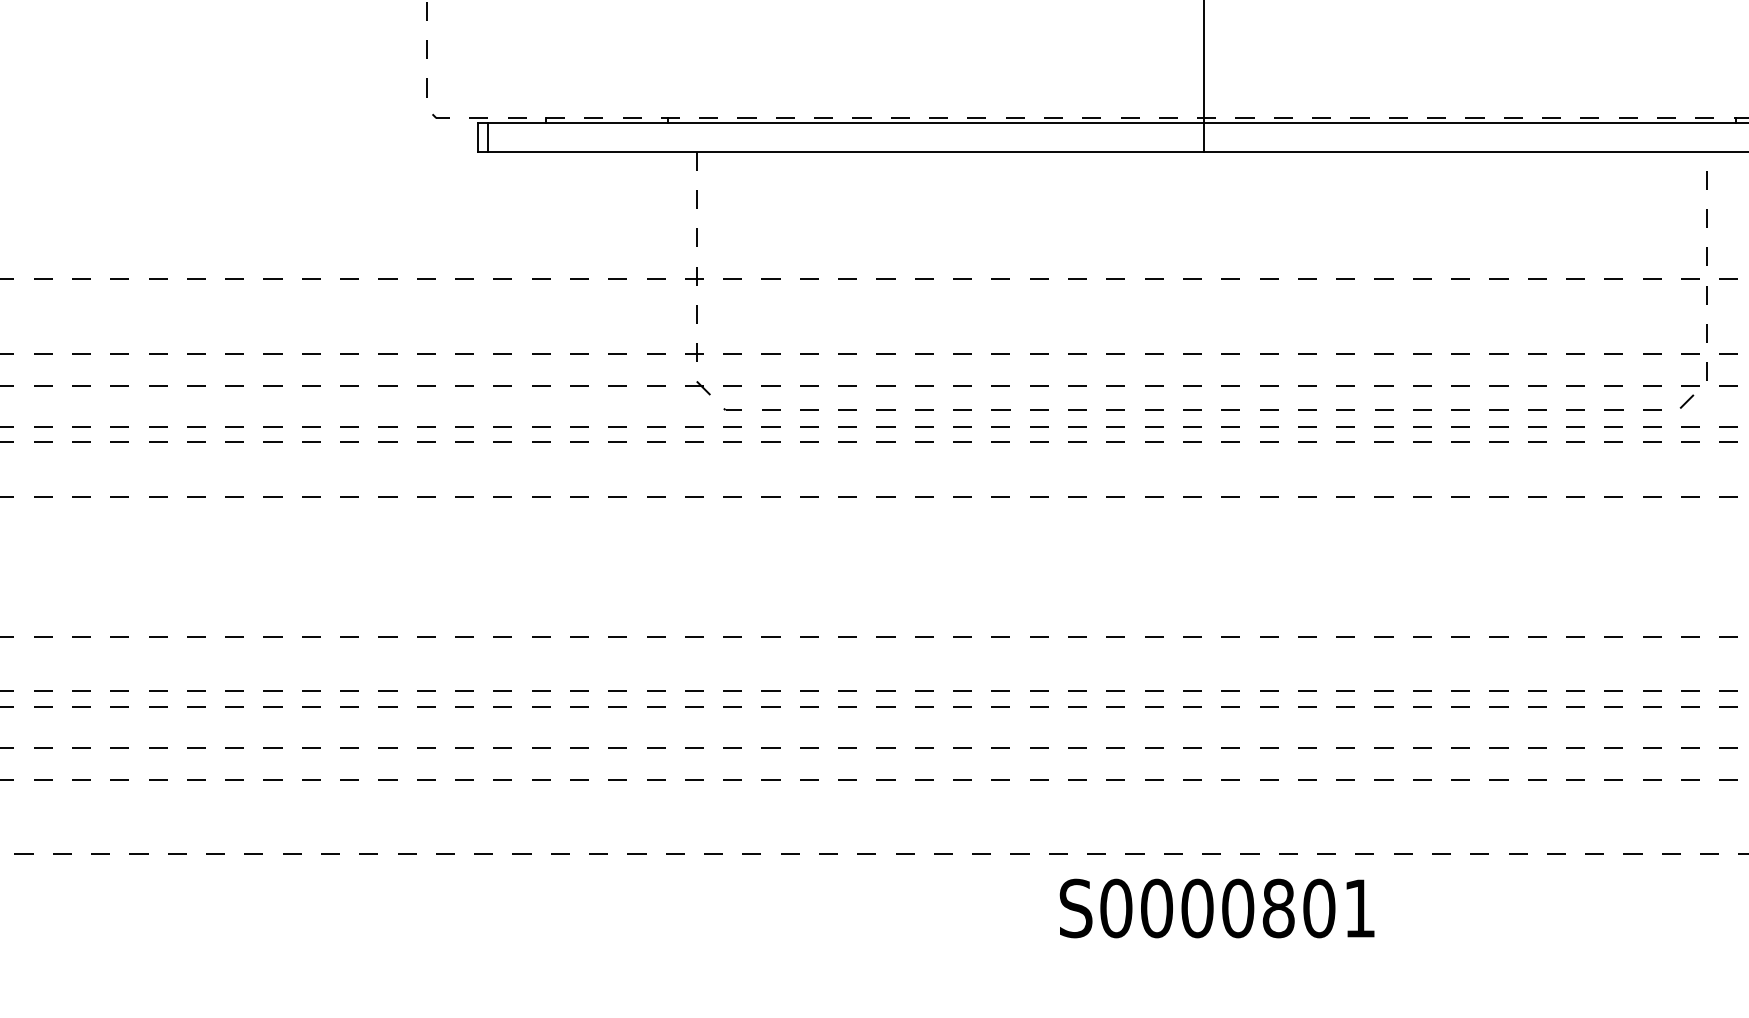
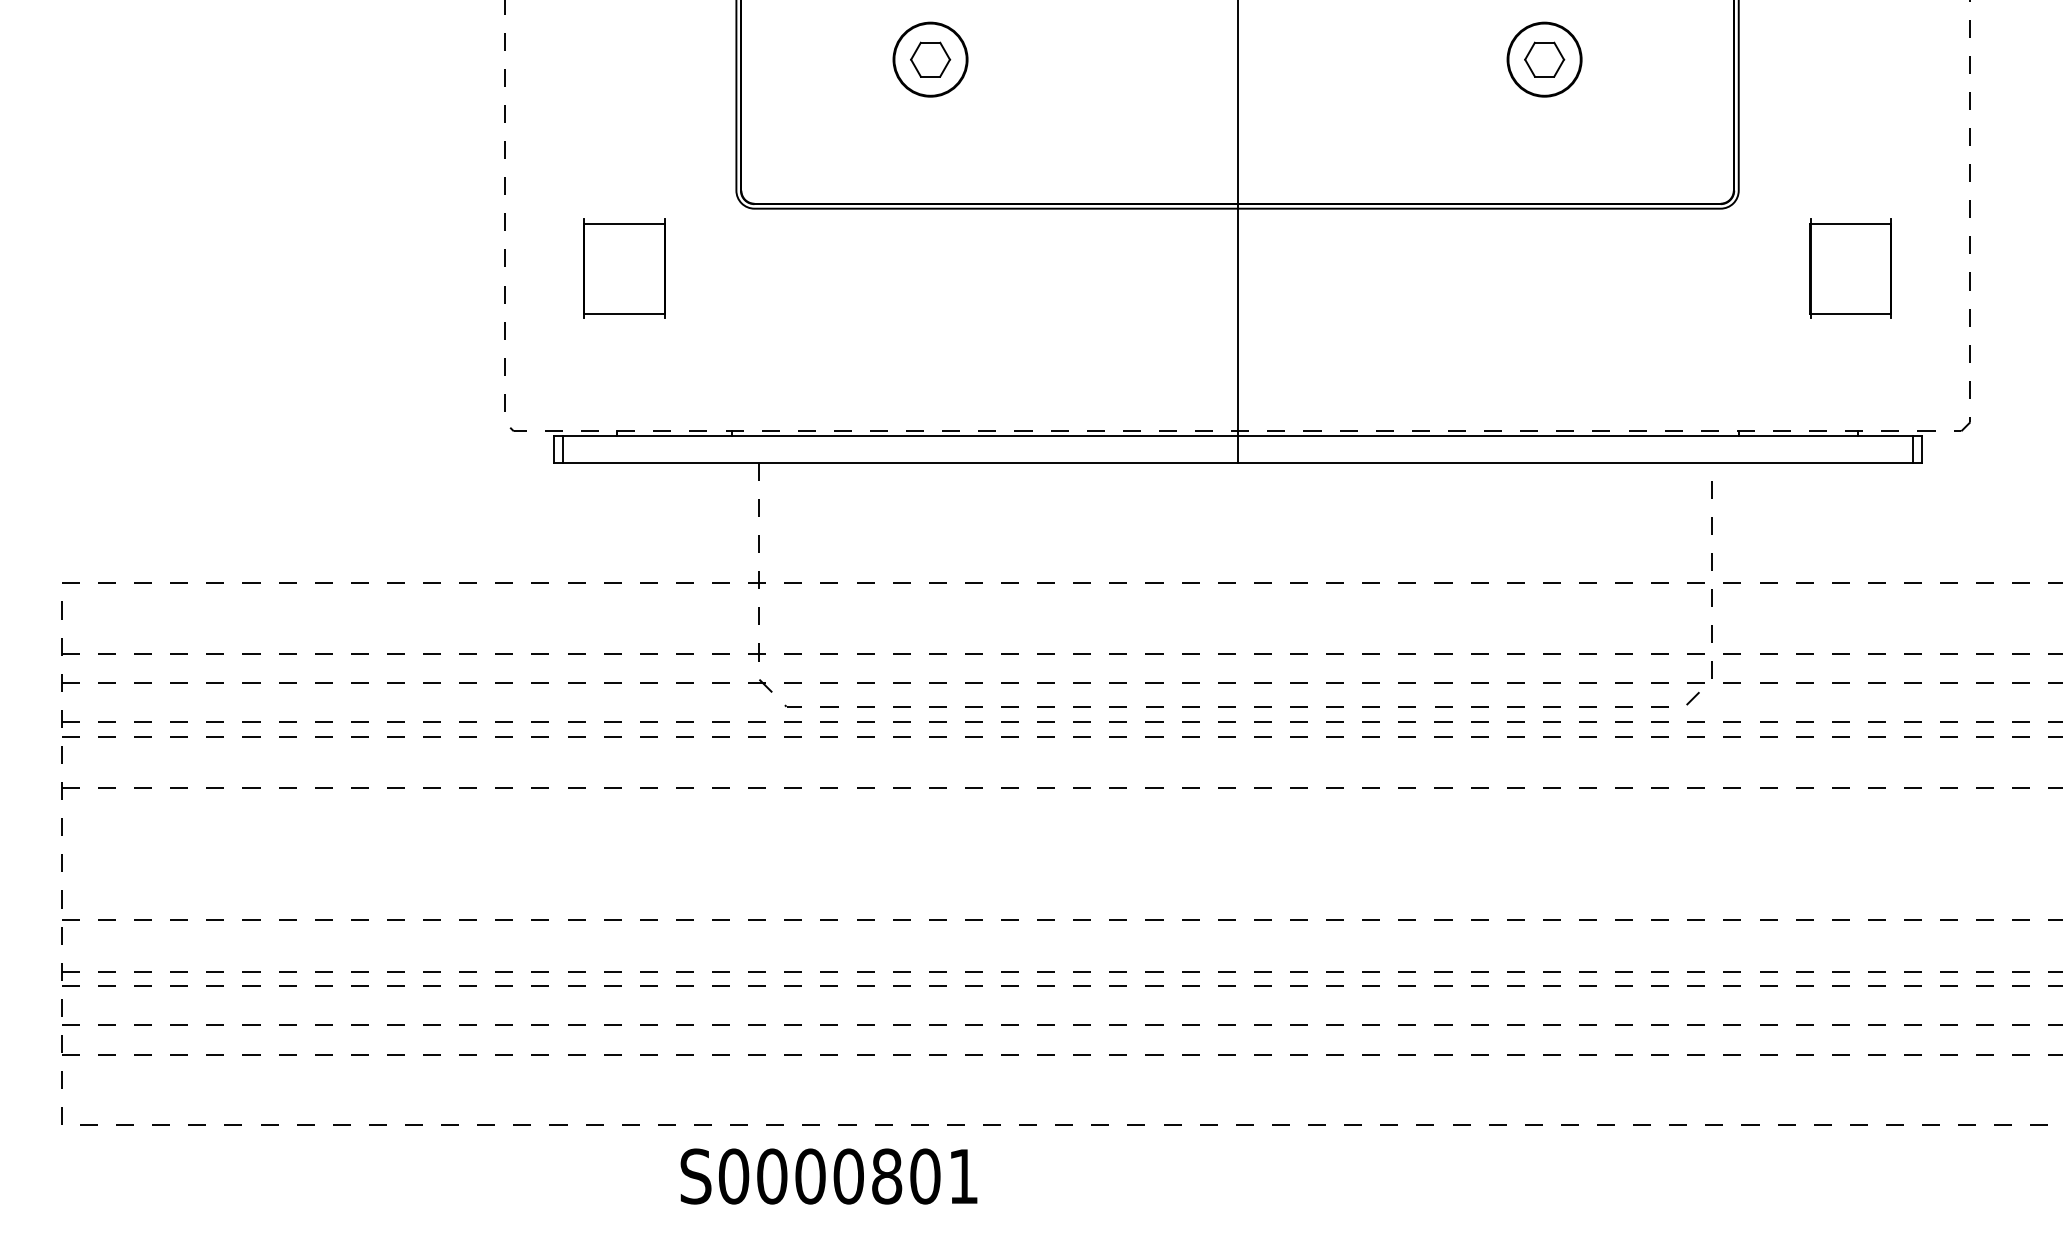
text: (1216, 908) -> (828, 1176), moved

